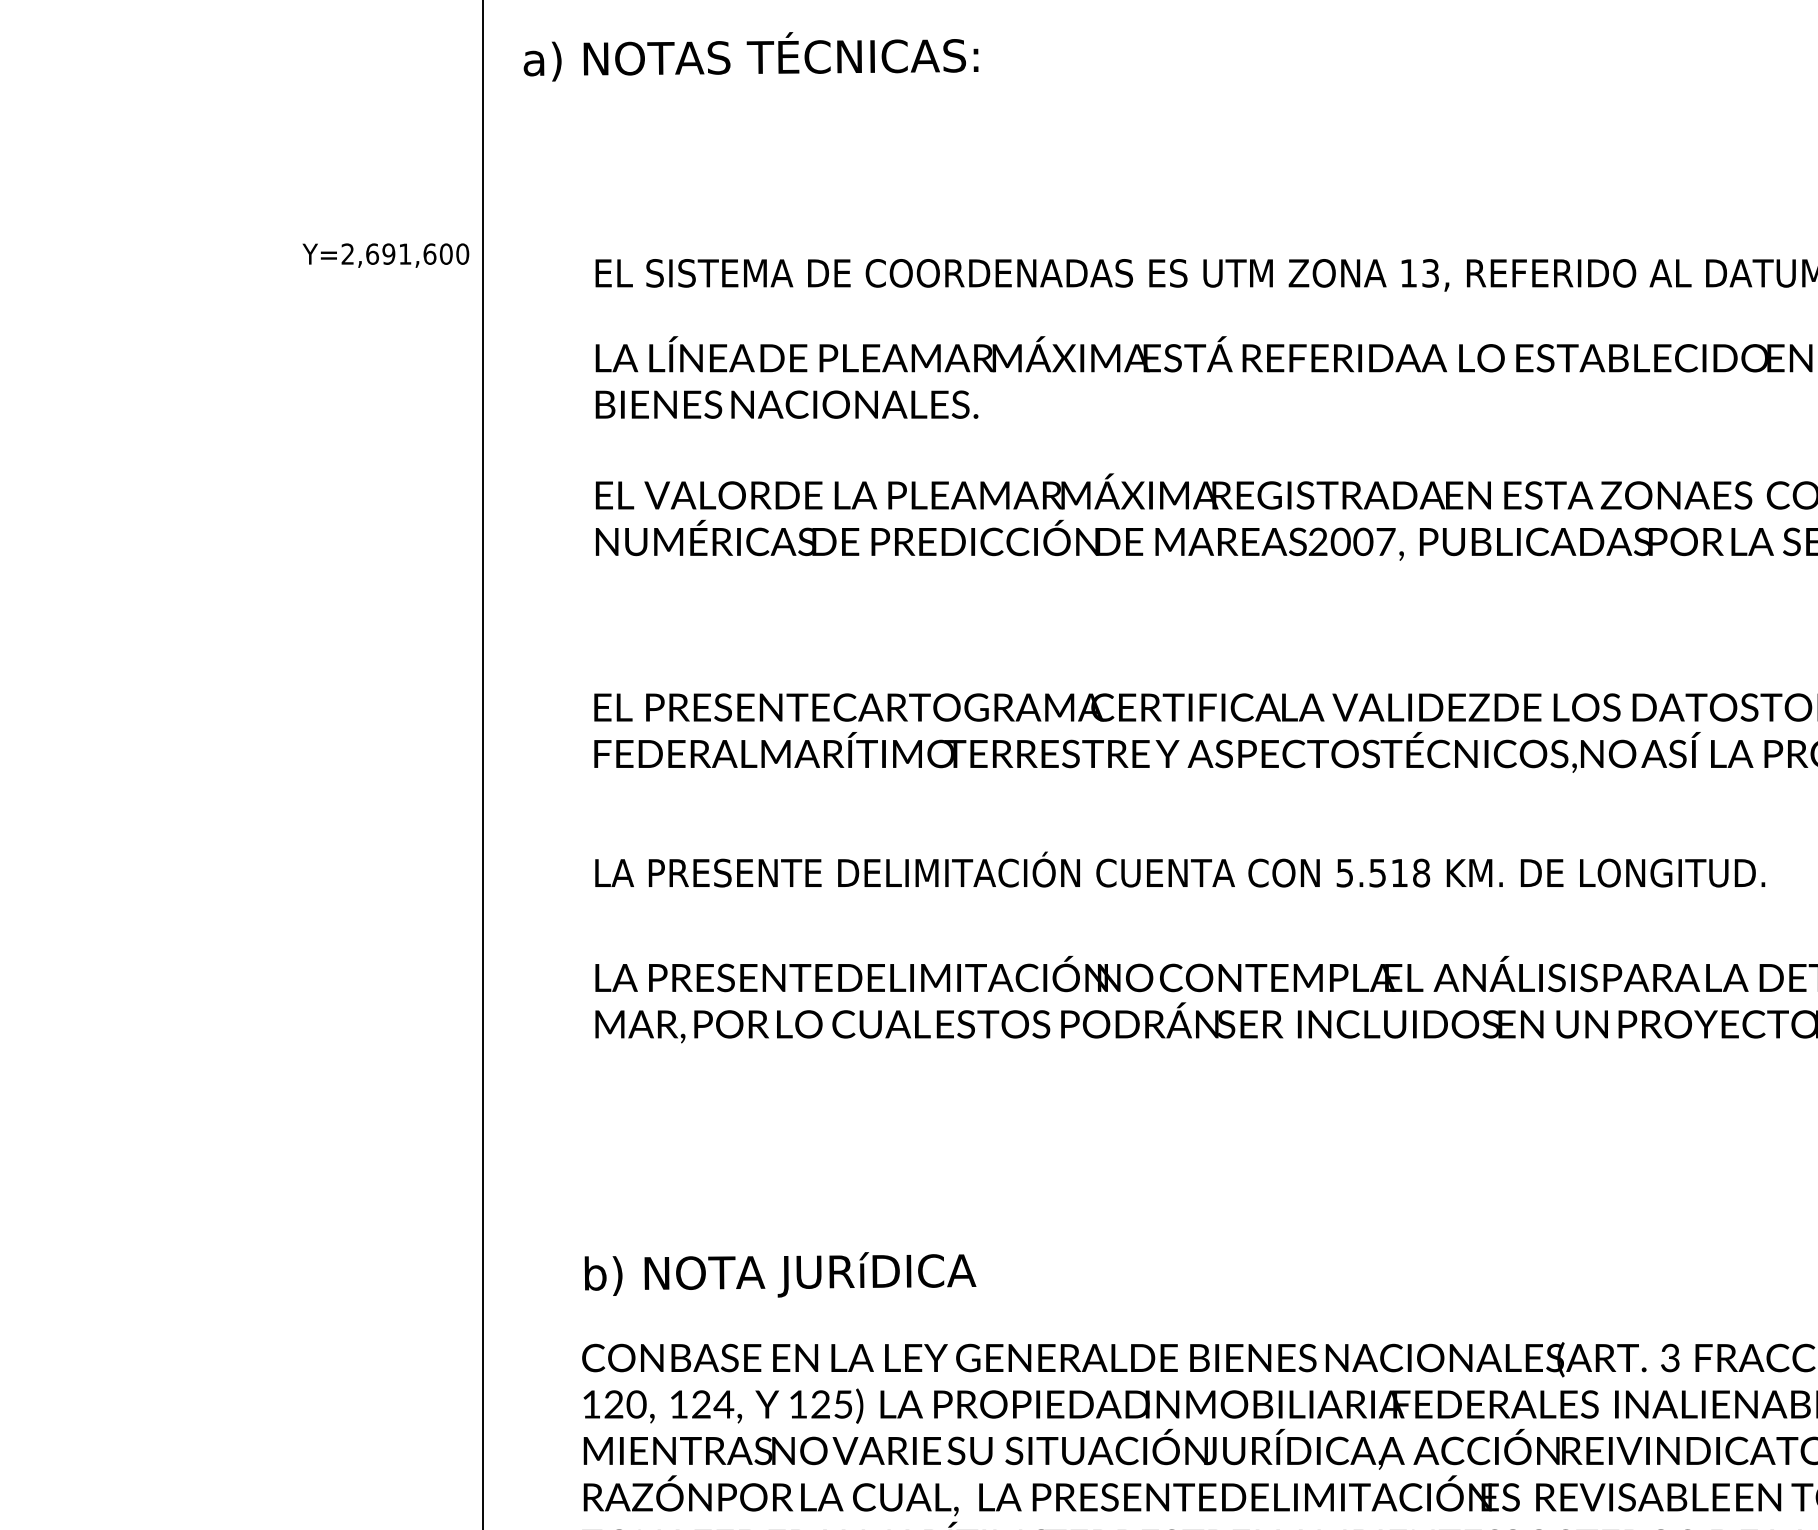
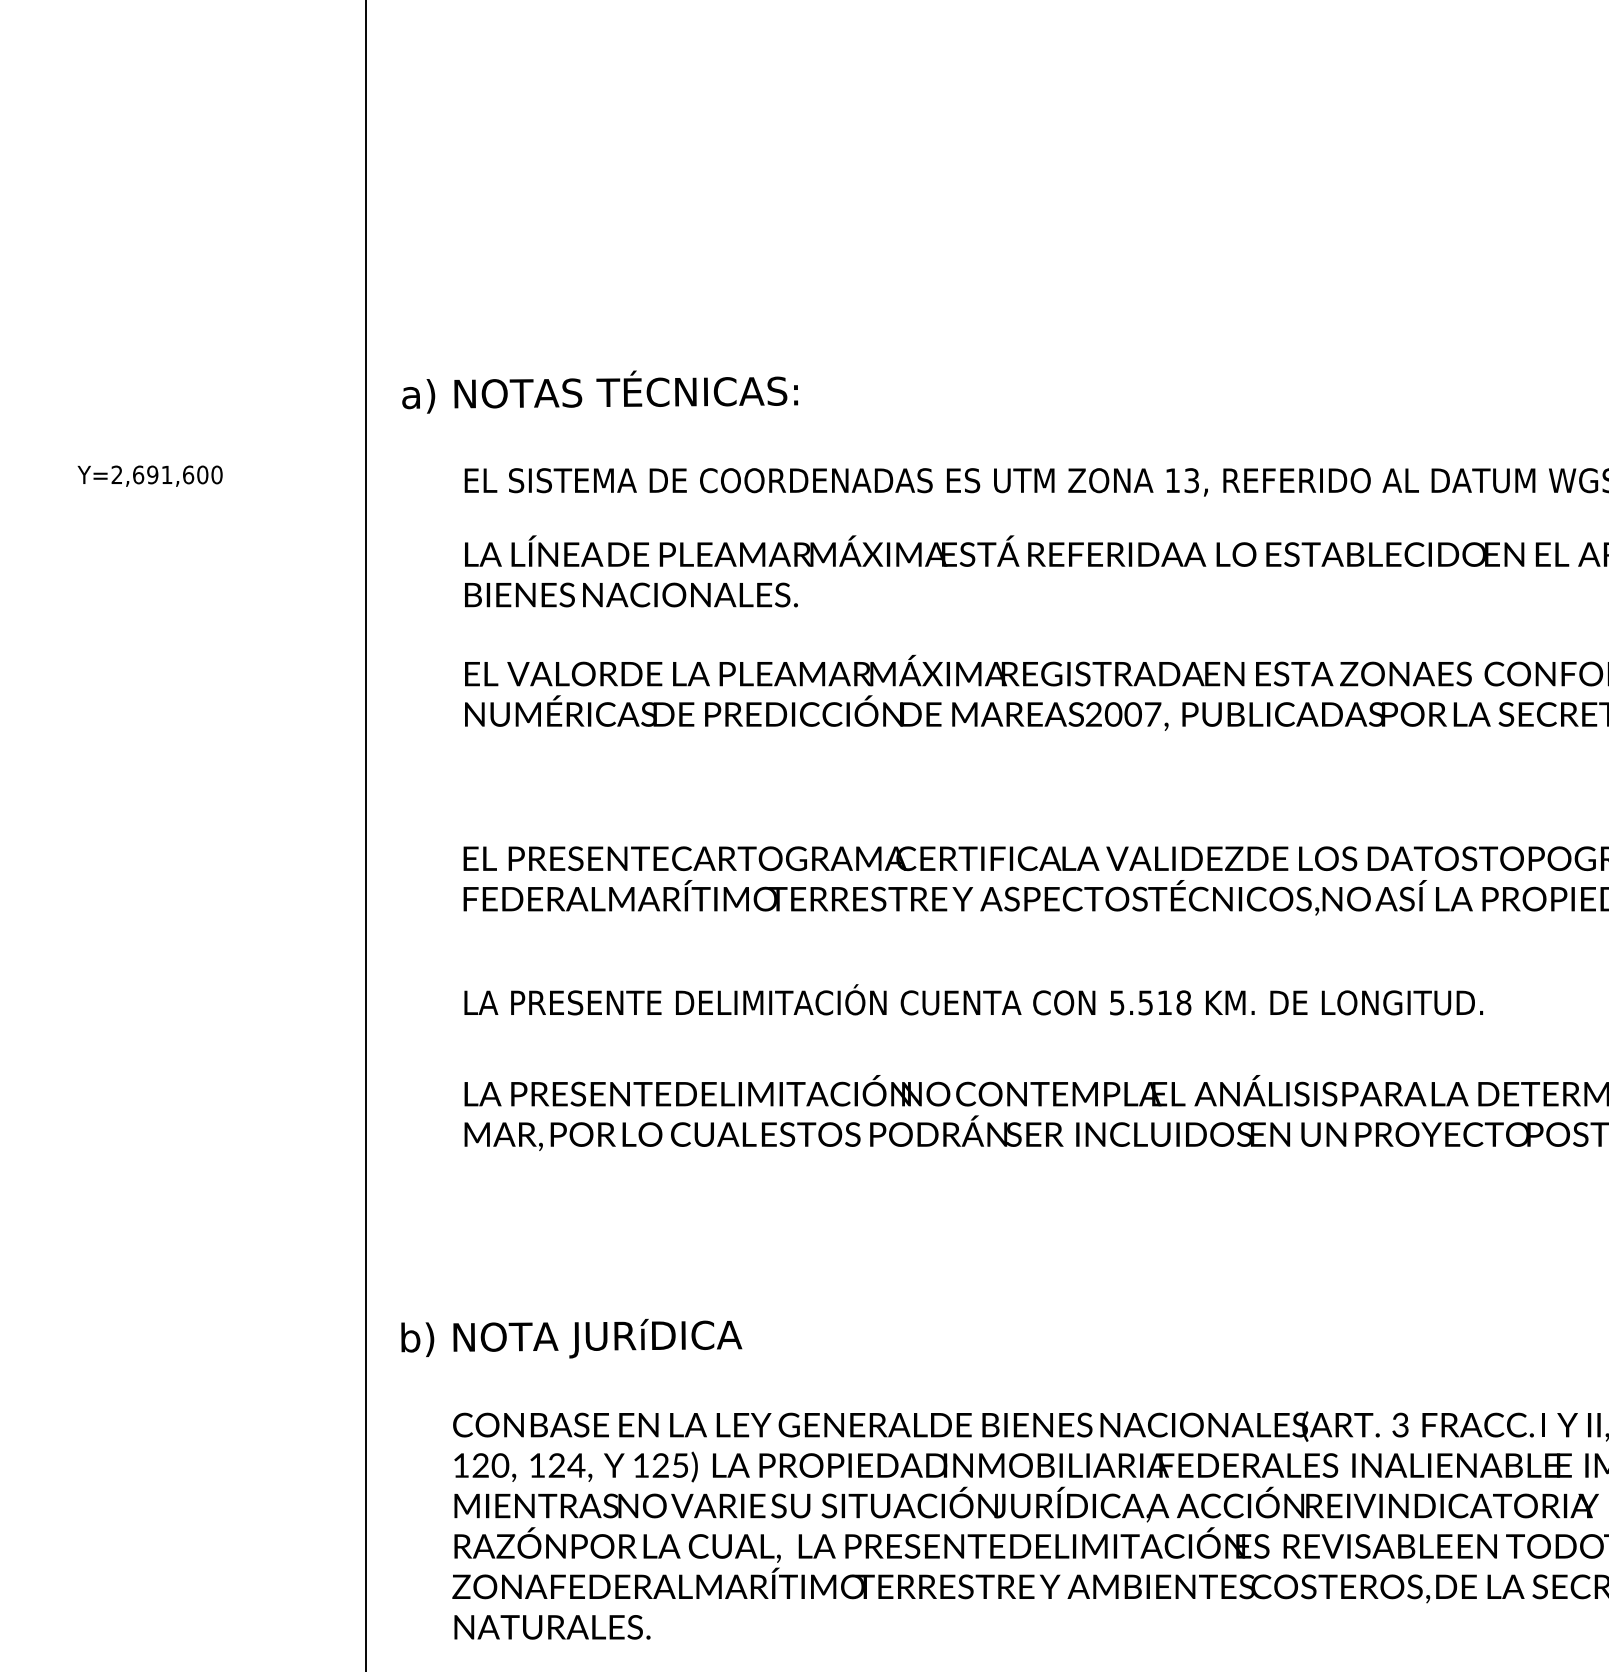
text: (750, 56) -> (599, 391), moved
text: (385, 254) -> (149, 475), moved
text: (780, 1274) -> (571, 1338), moved

